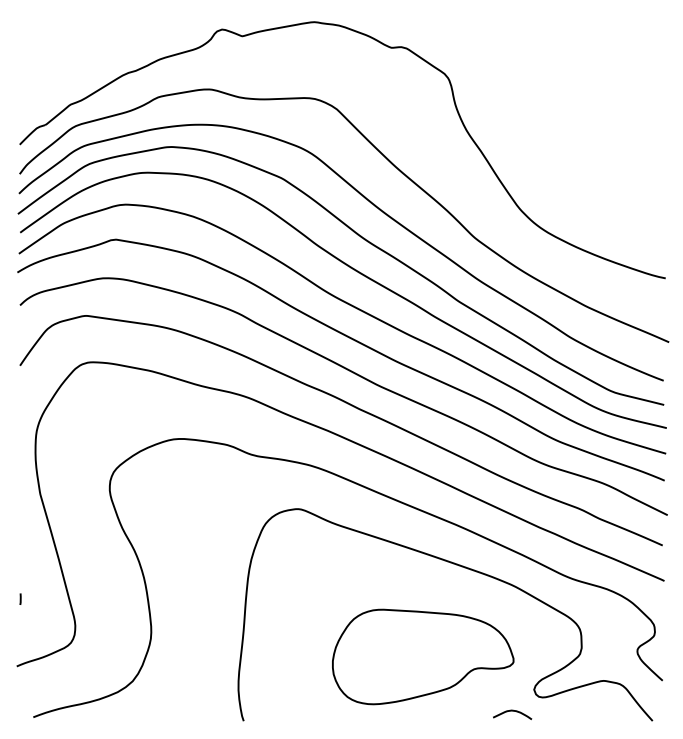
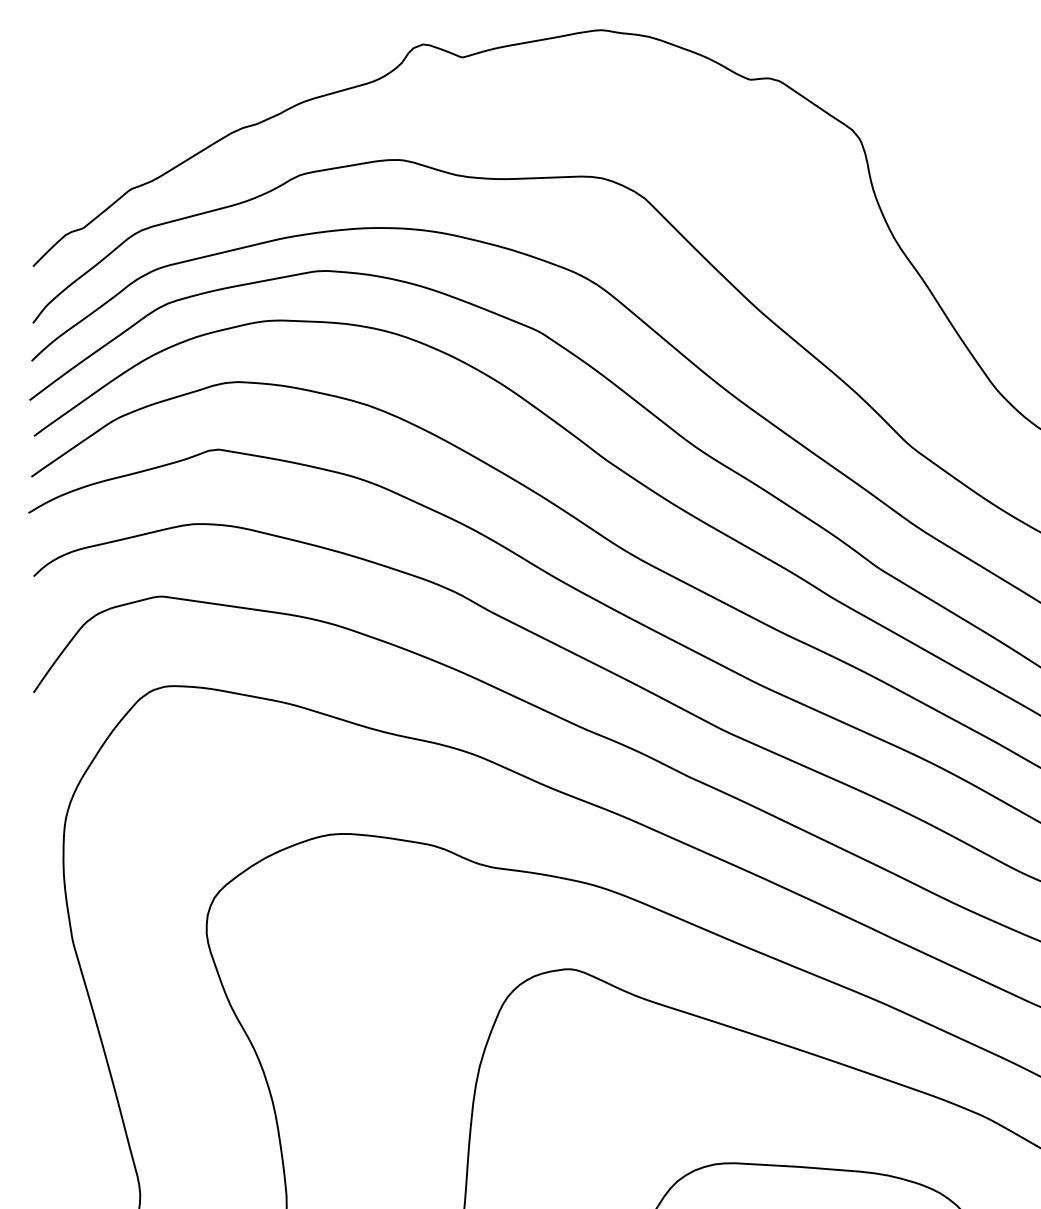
line: (20, 598) -> (34, 1141), removed

